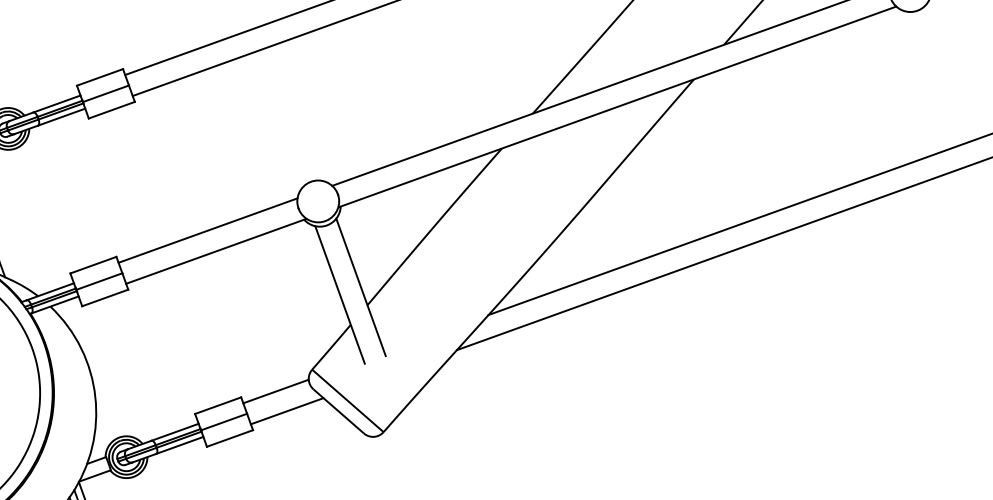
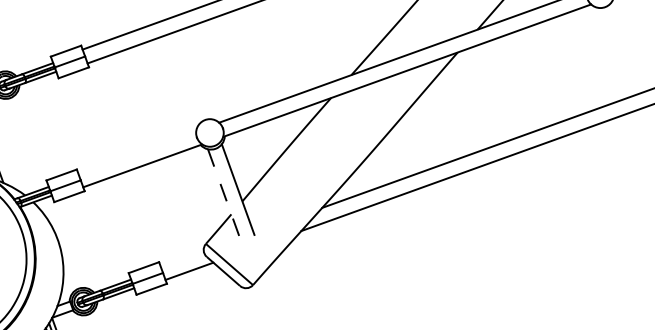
line: (208, 229) -> (137, 151), removed
line: (340, 296) -> (224, 195), solid -> dashed
line: (275, 391) -> (181, 258), removed

